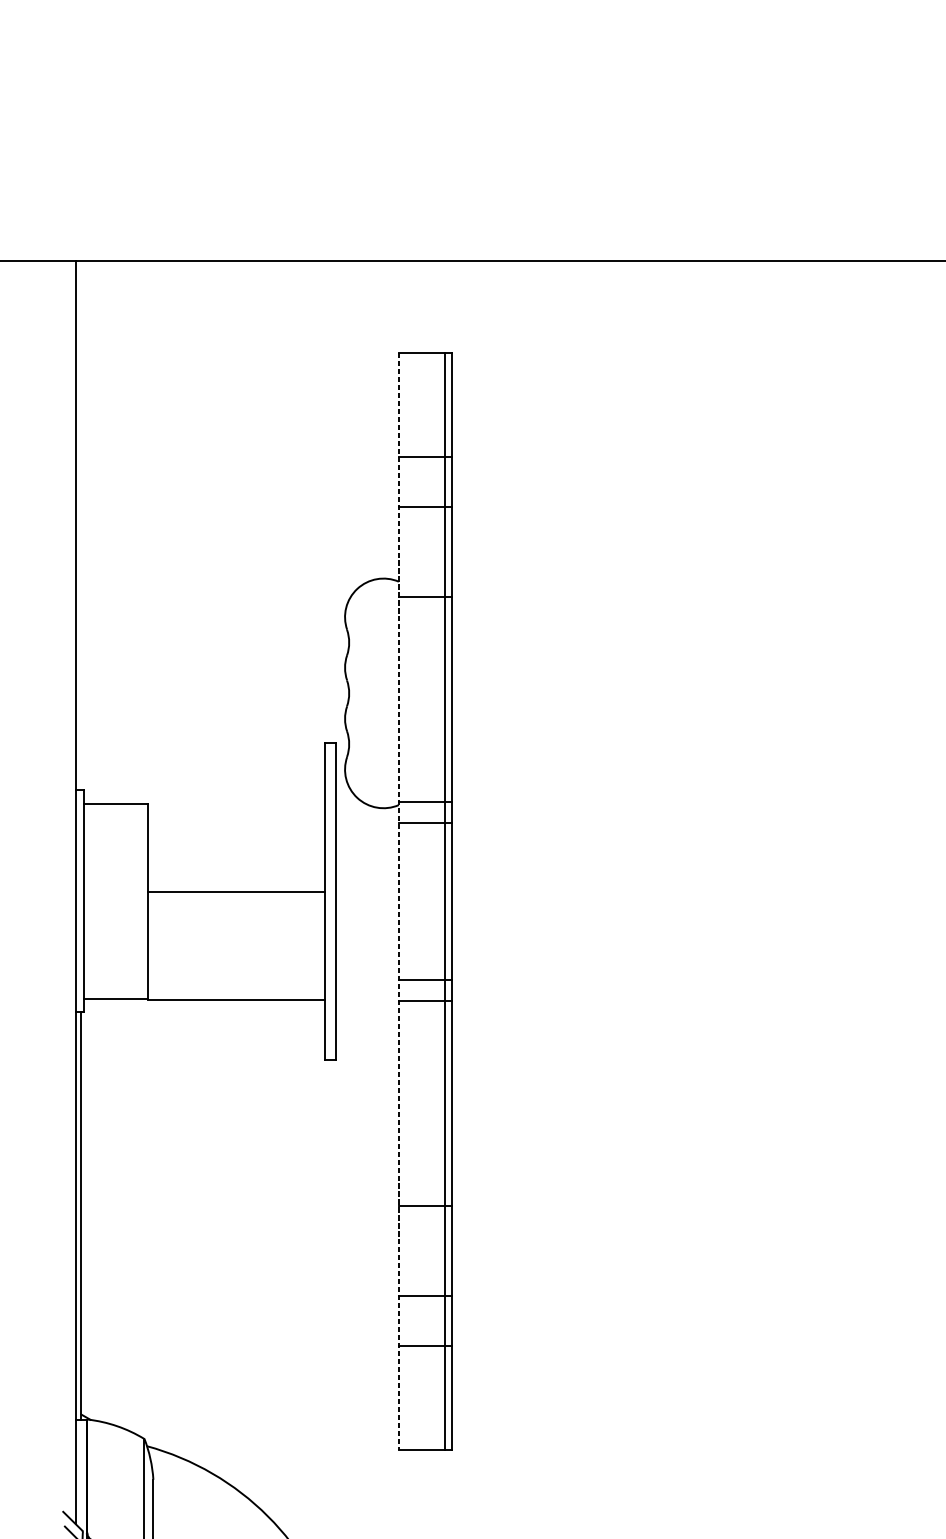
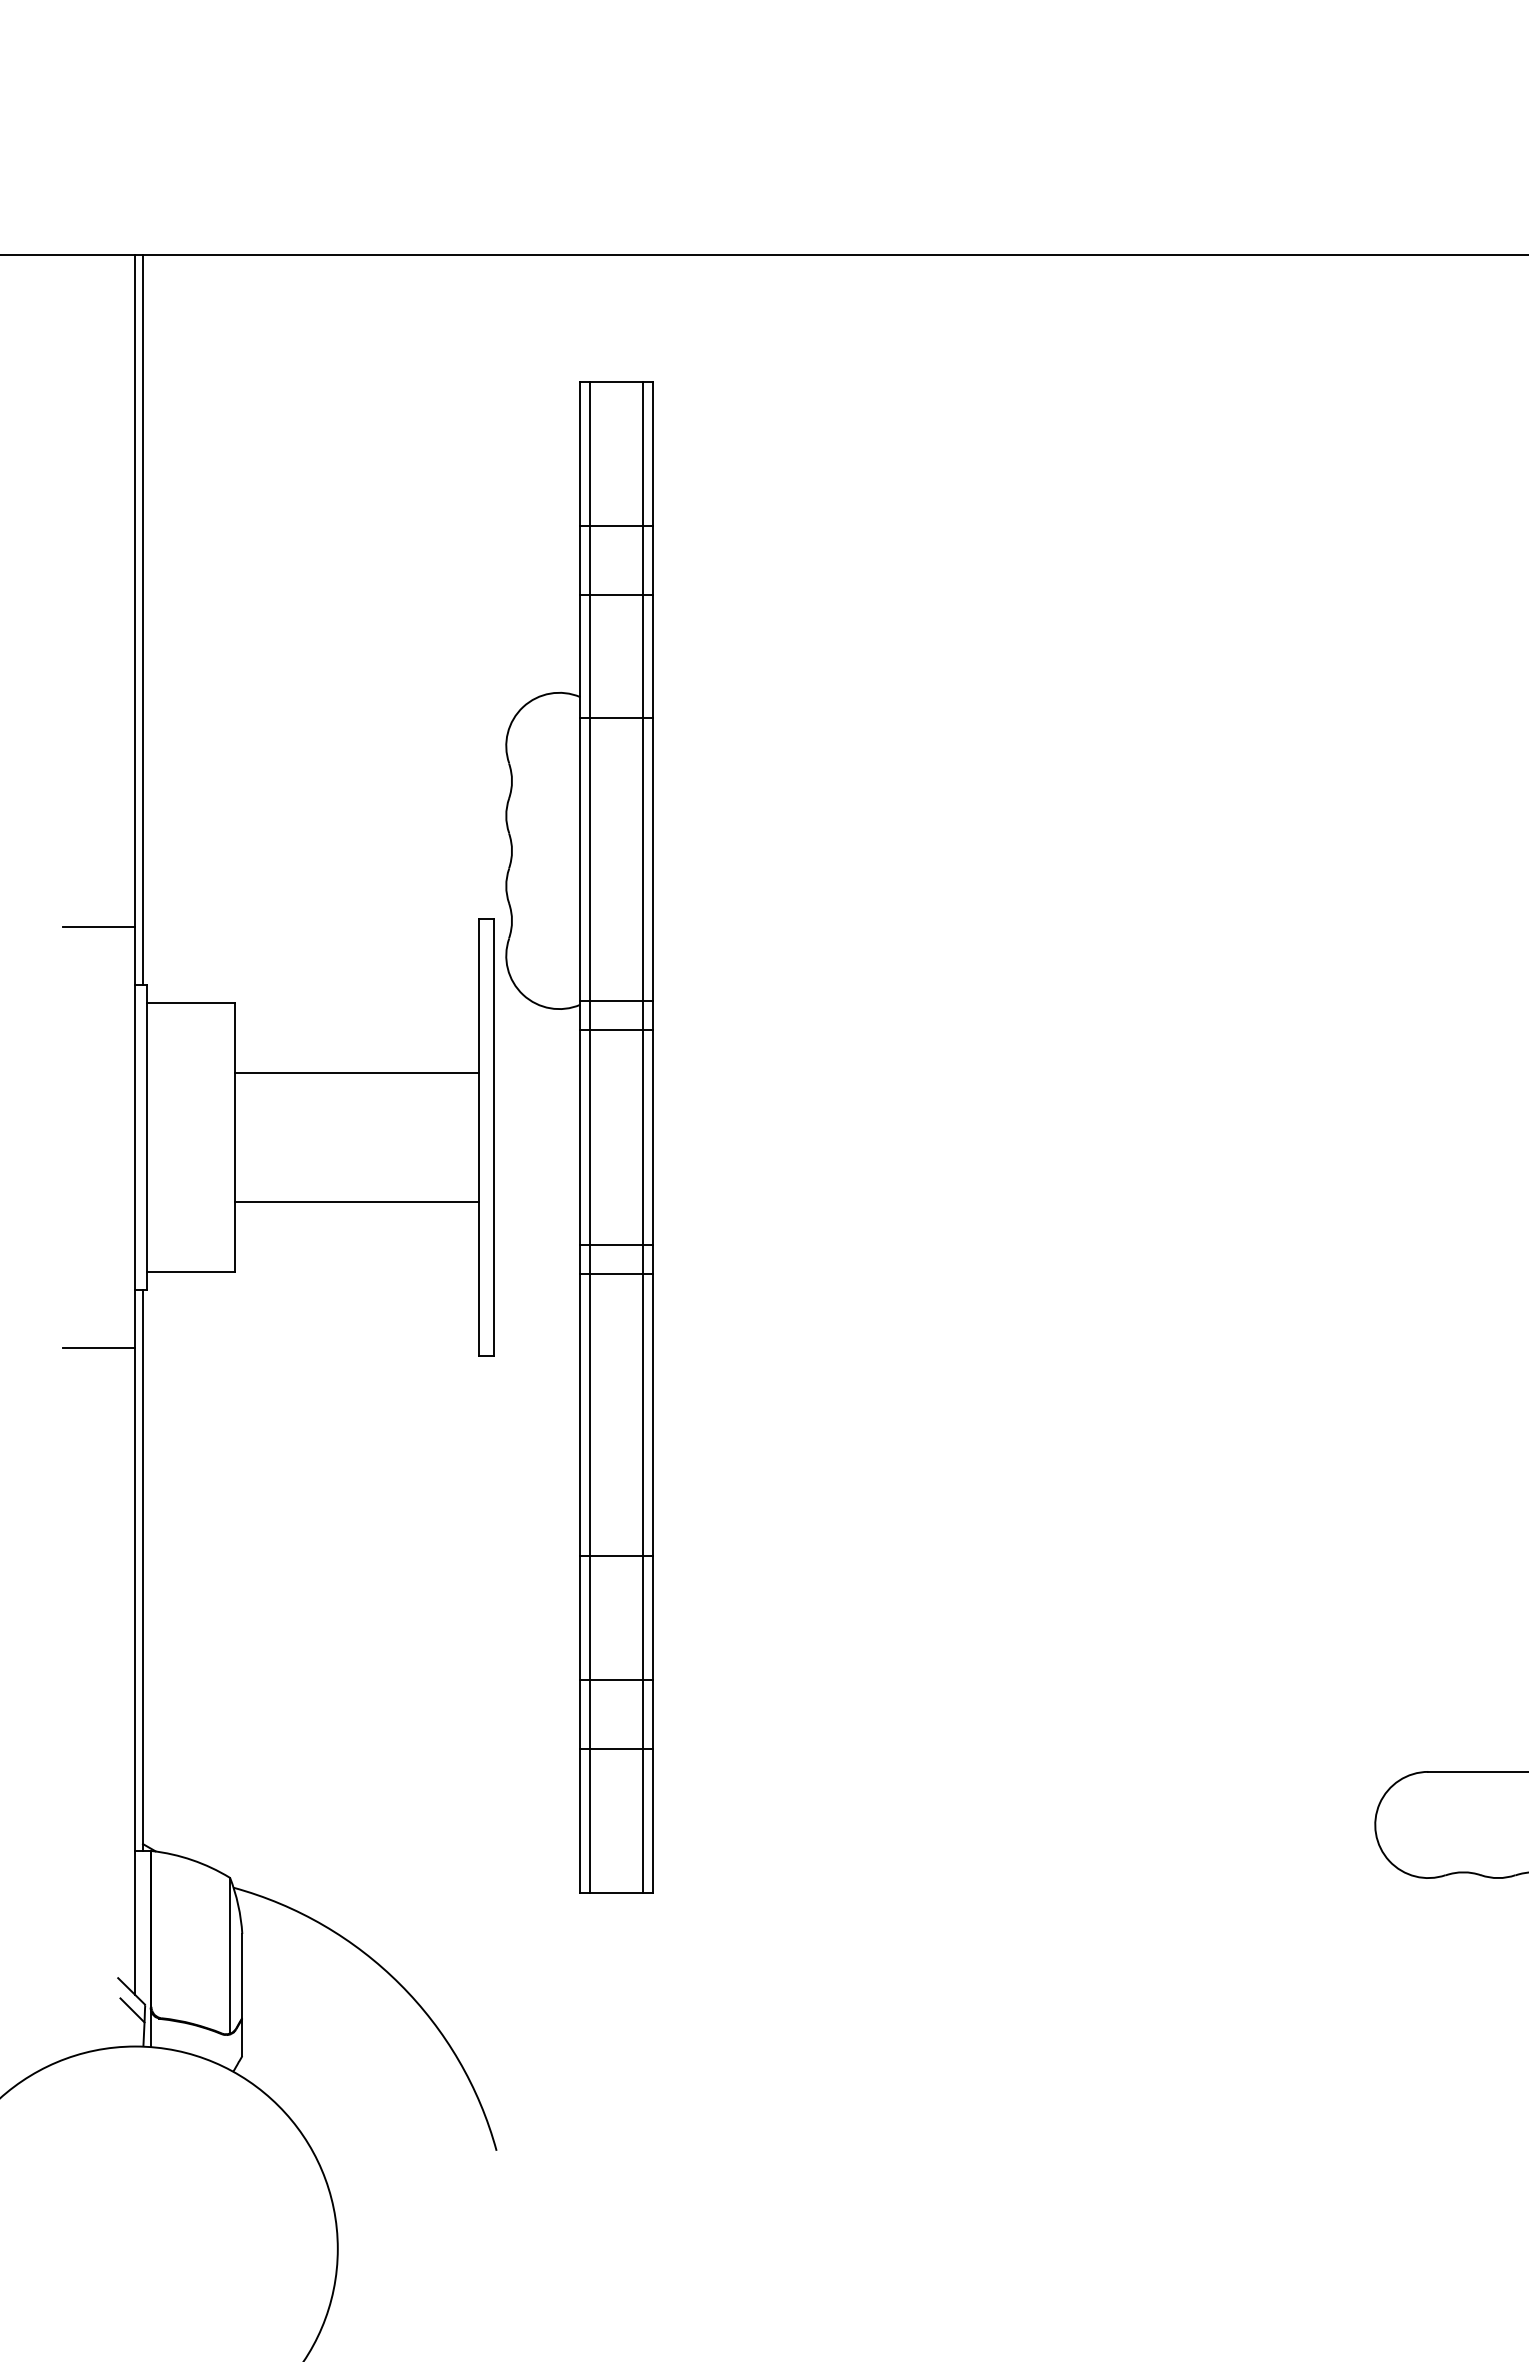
line: (81, 525) -> (143, 619), added
line: (48, 748) -> (98, 927), added
line: (236, 892) -> (356, 1073), moved
line: (405, 900) -> (589, 1136), added
line: (398, 901) -> (580, 1137), dashed -> solid
line: (236, 1000) -> (356, 1201), moved
line: (48, 1053) -> (98, 1347), added

